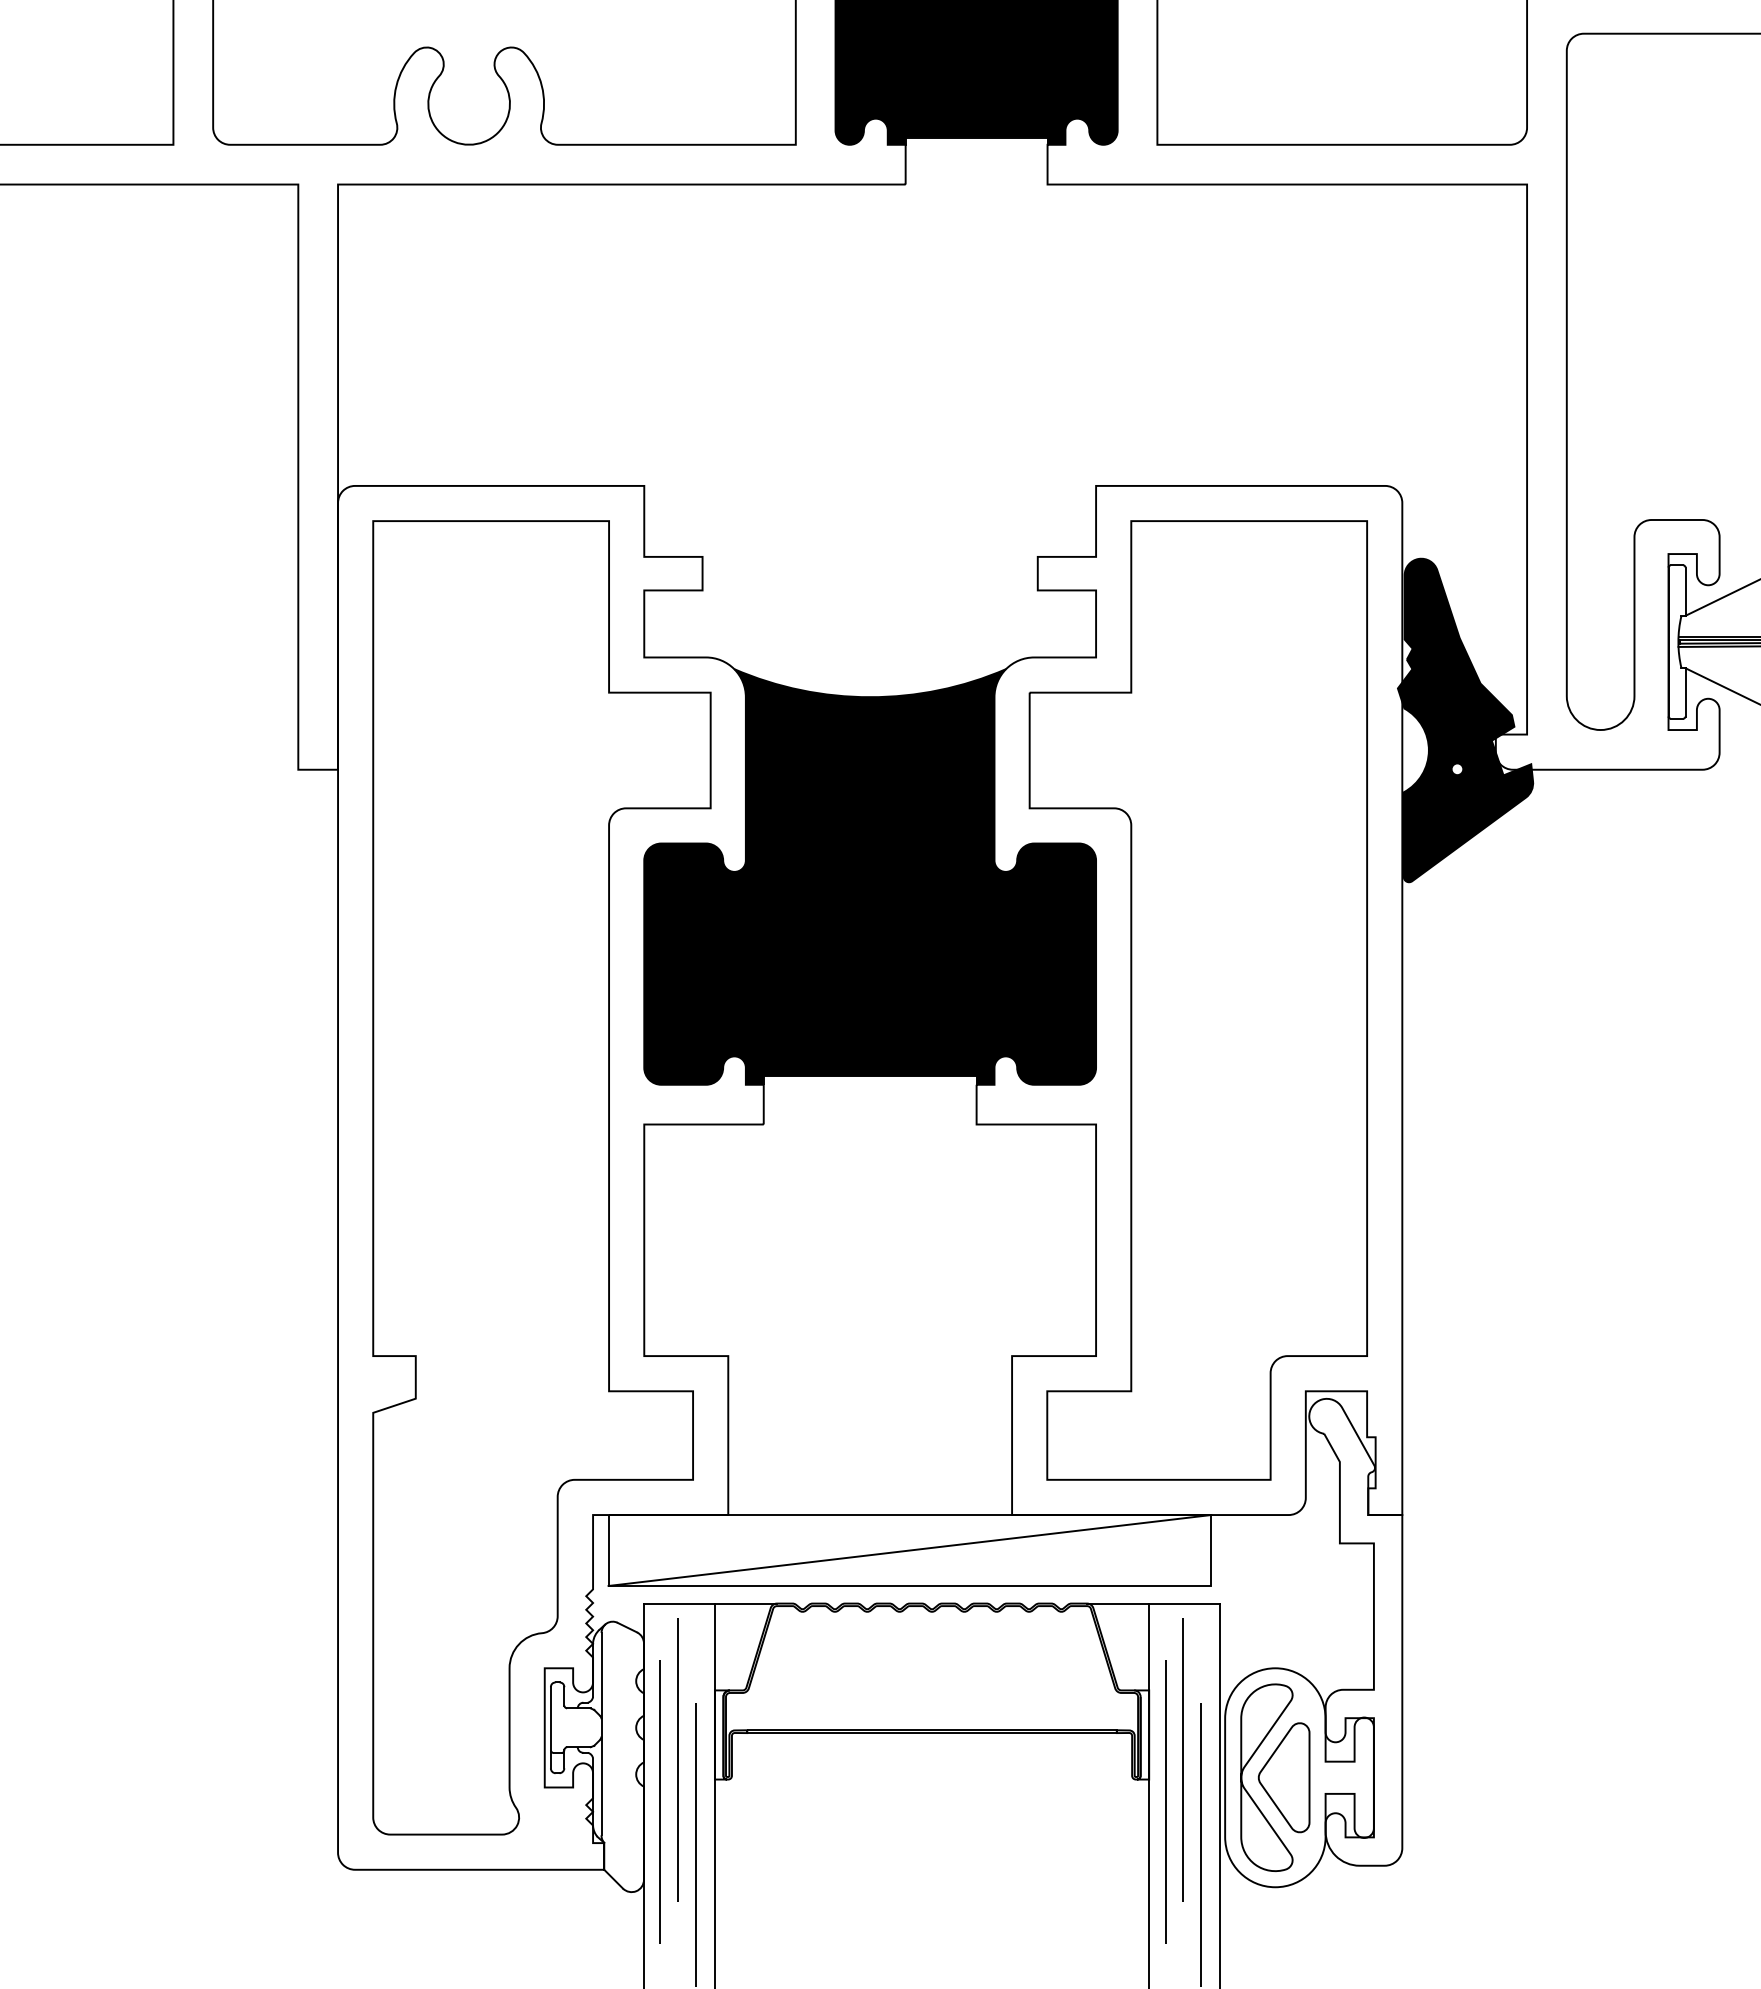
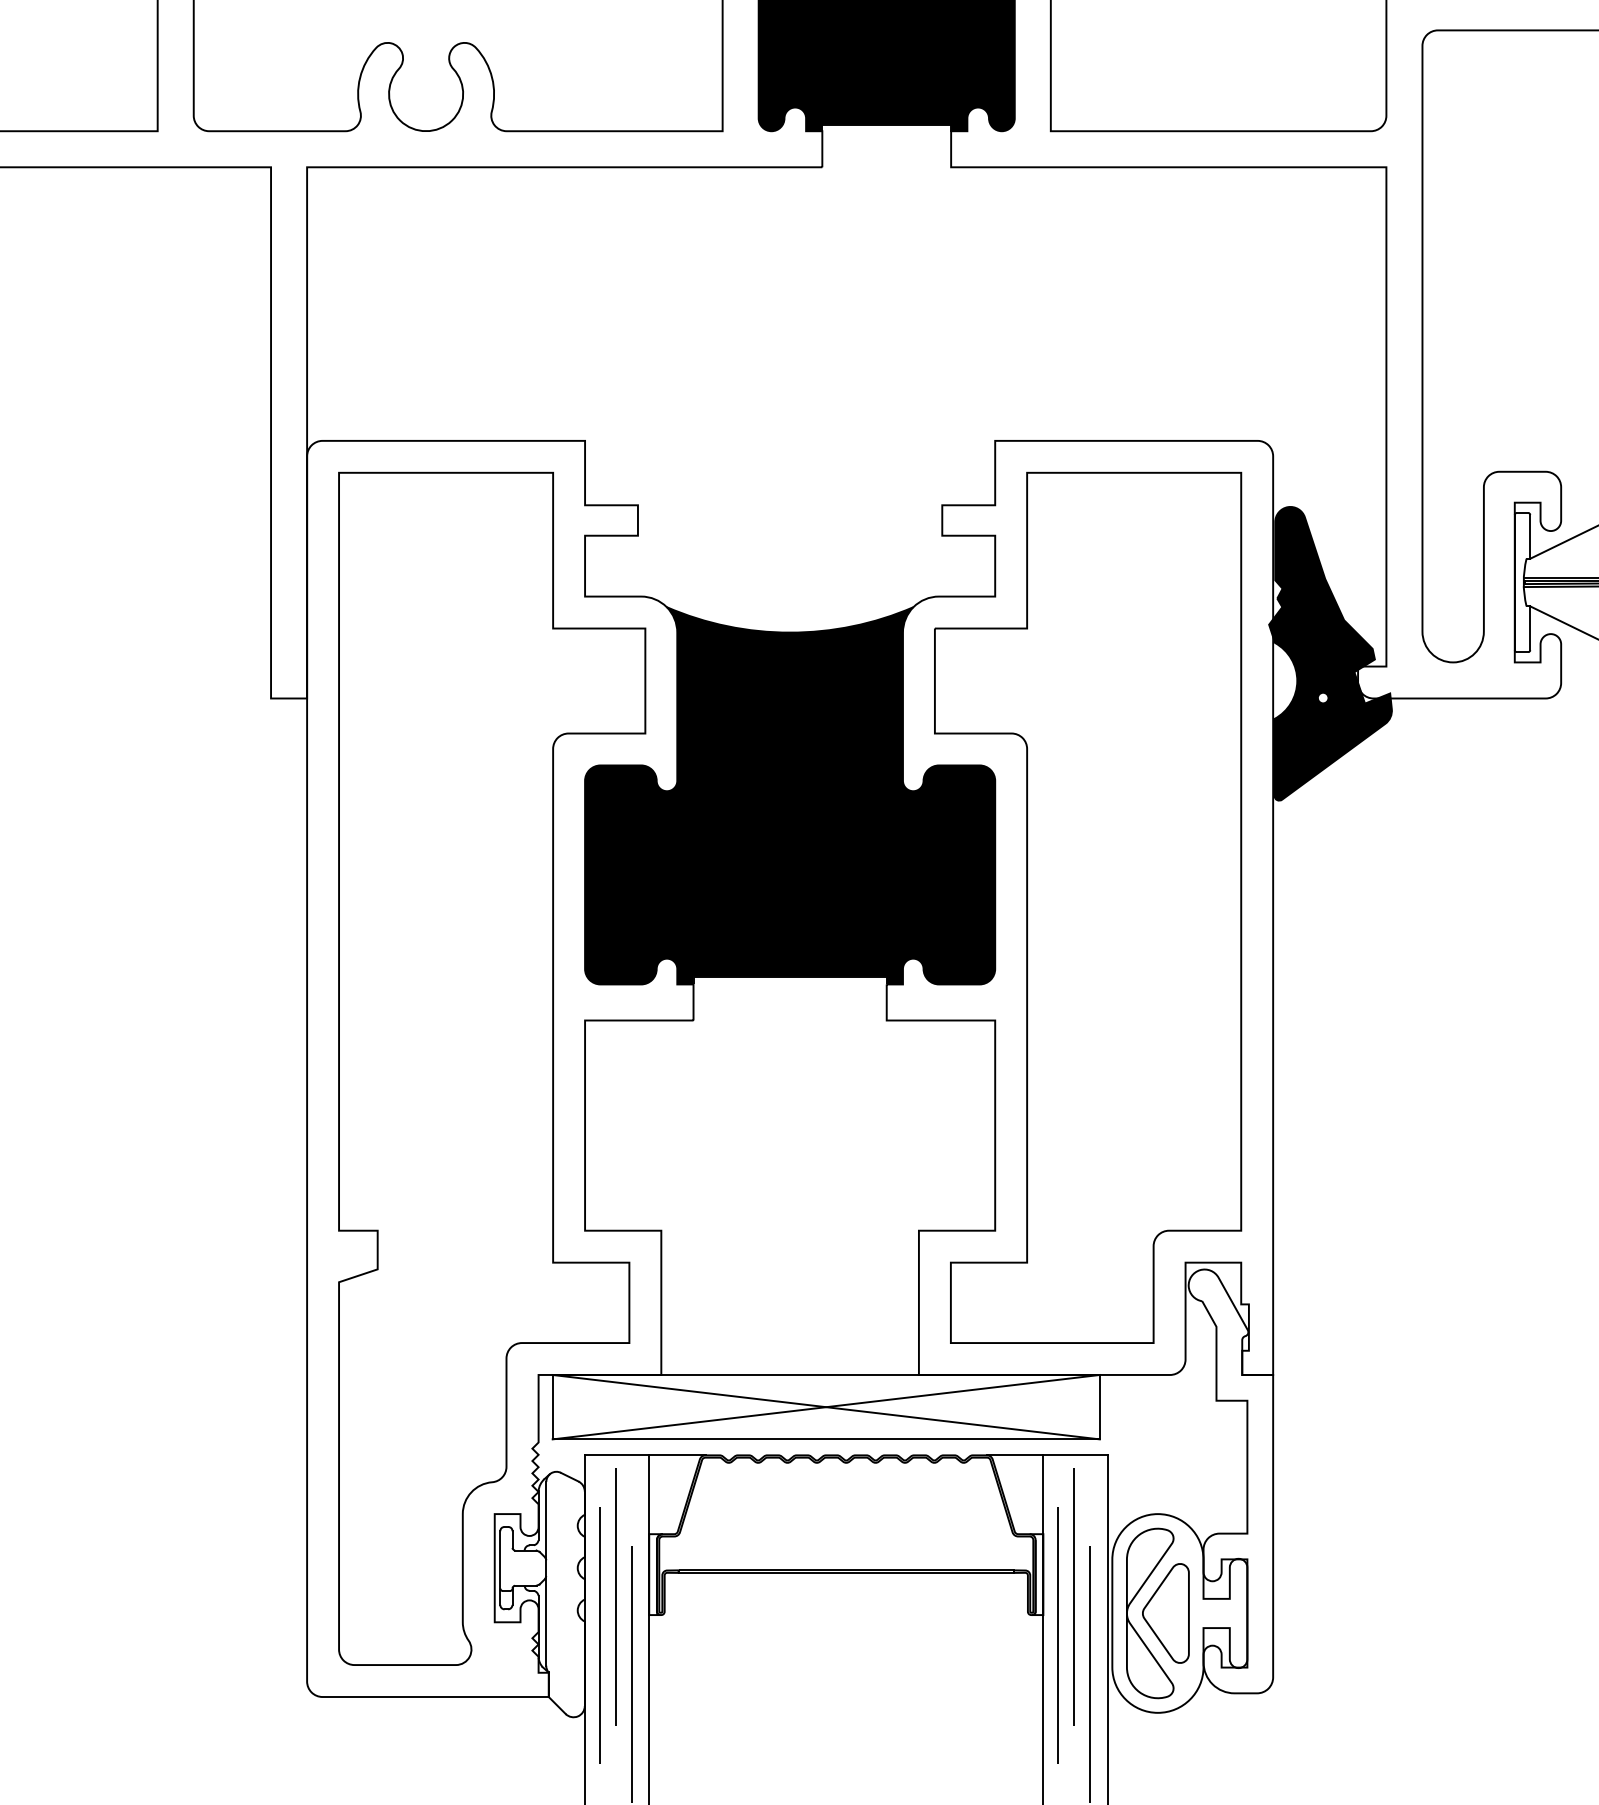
line: (909, 1550) -> (825, 1407), added

